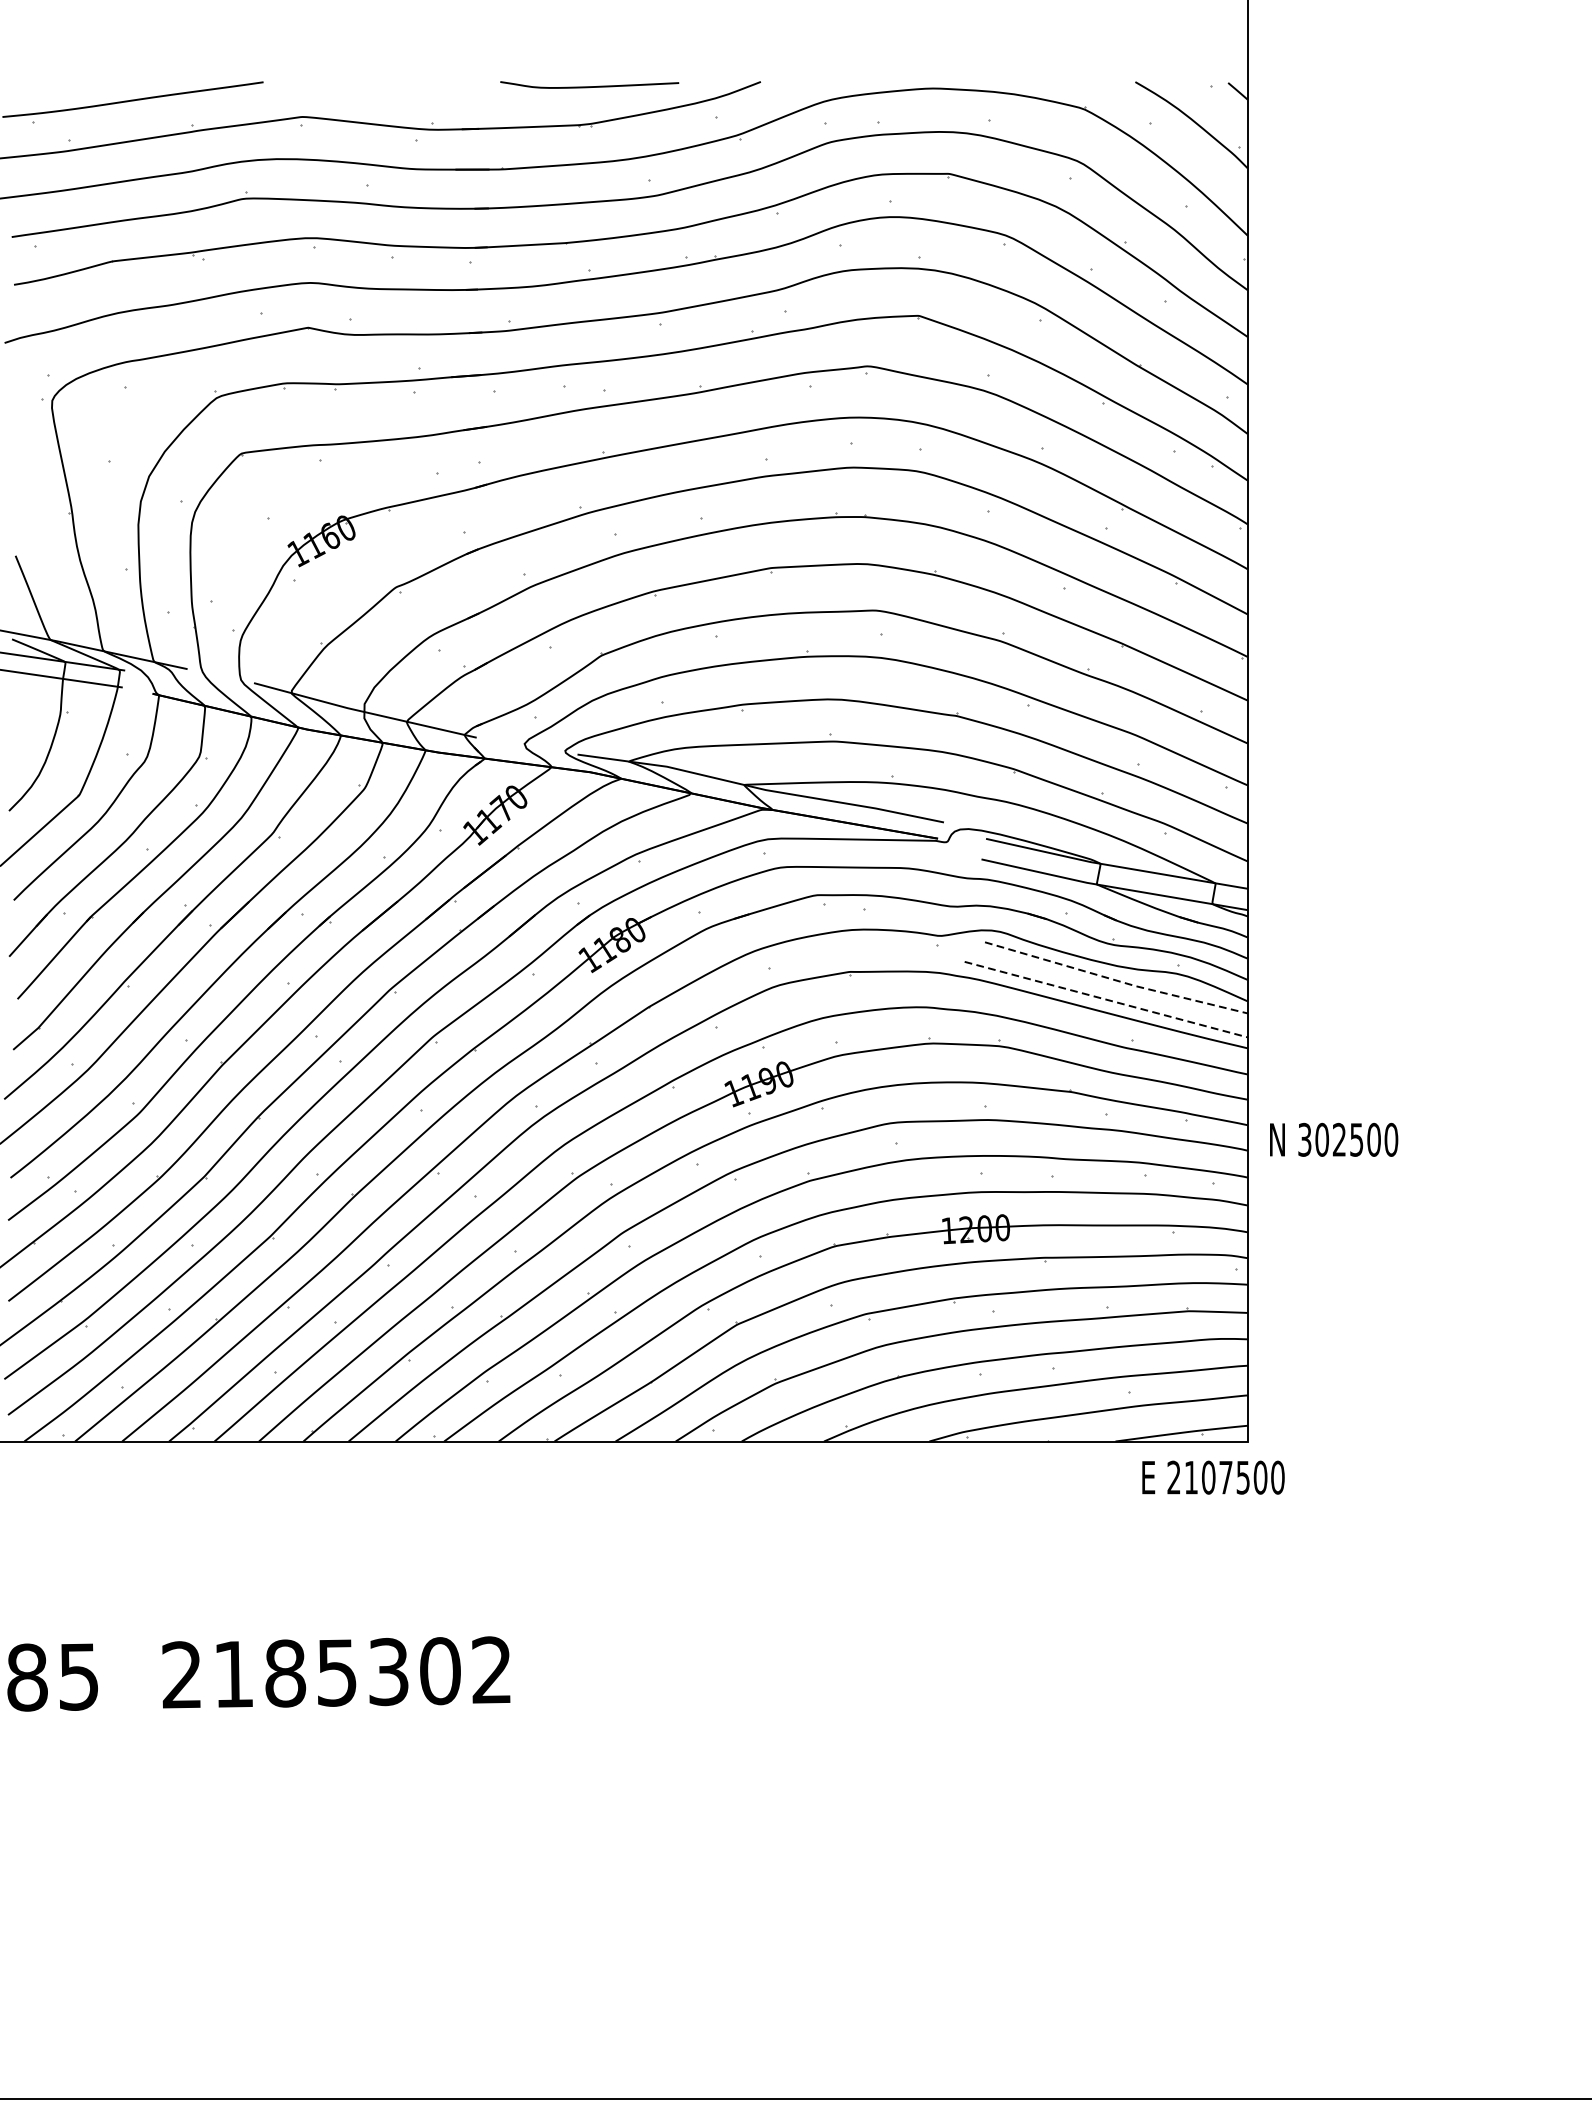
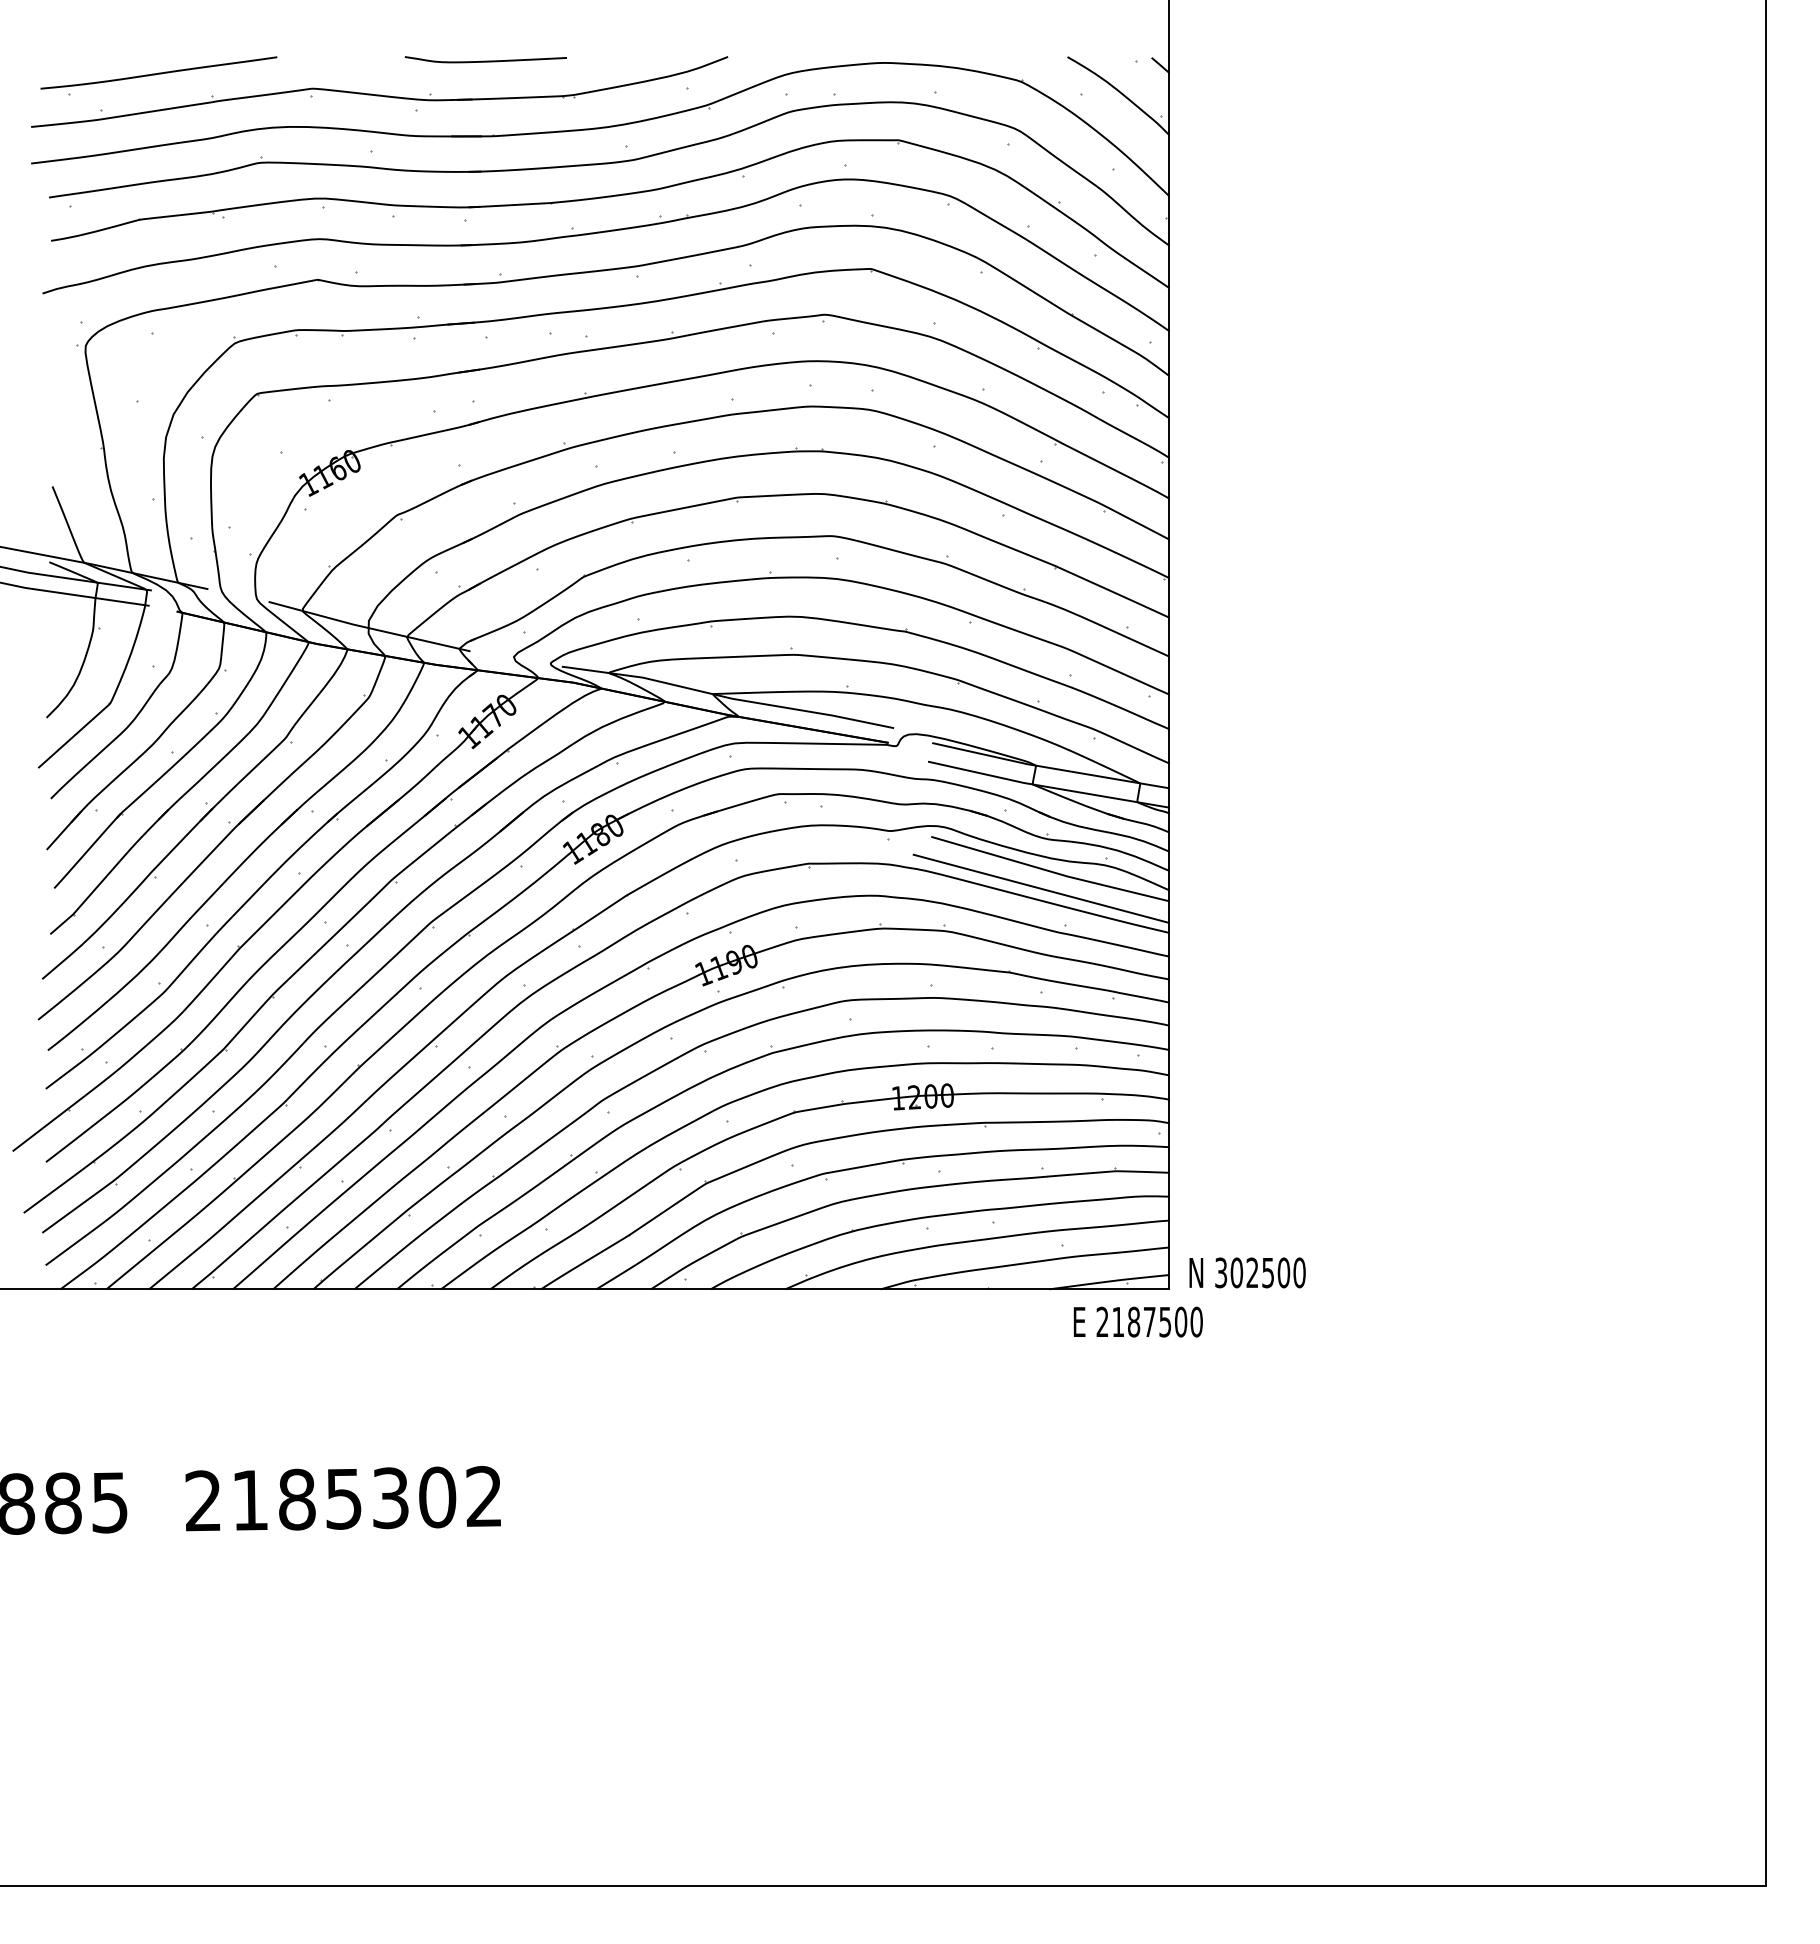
curve: (589, 85) -> (485, 60), moved
line: (1116, 980) -> (1050, 871), dashed -> solid
line: (1106, 999) -> (1041, 888), dashed -> solid
text: (1333, 1139) -> (1247, 1272), moved
text: (1208, 1478) -> (1133, 1322), 2107500 -> 2187500

